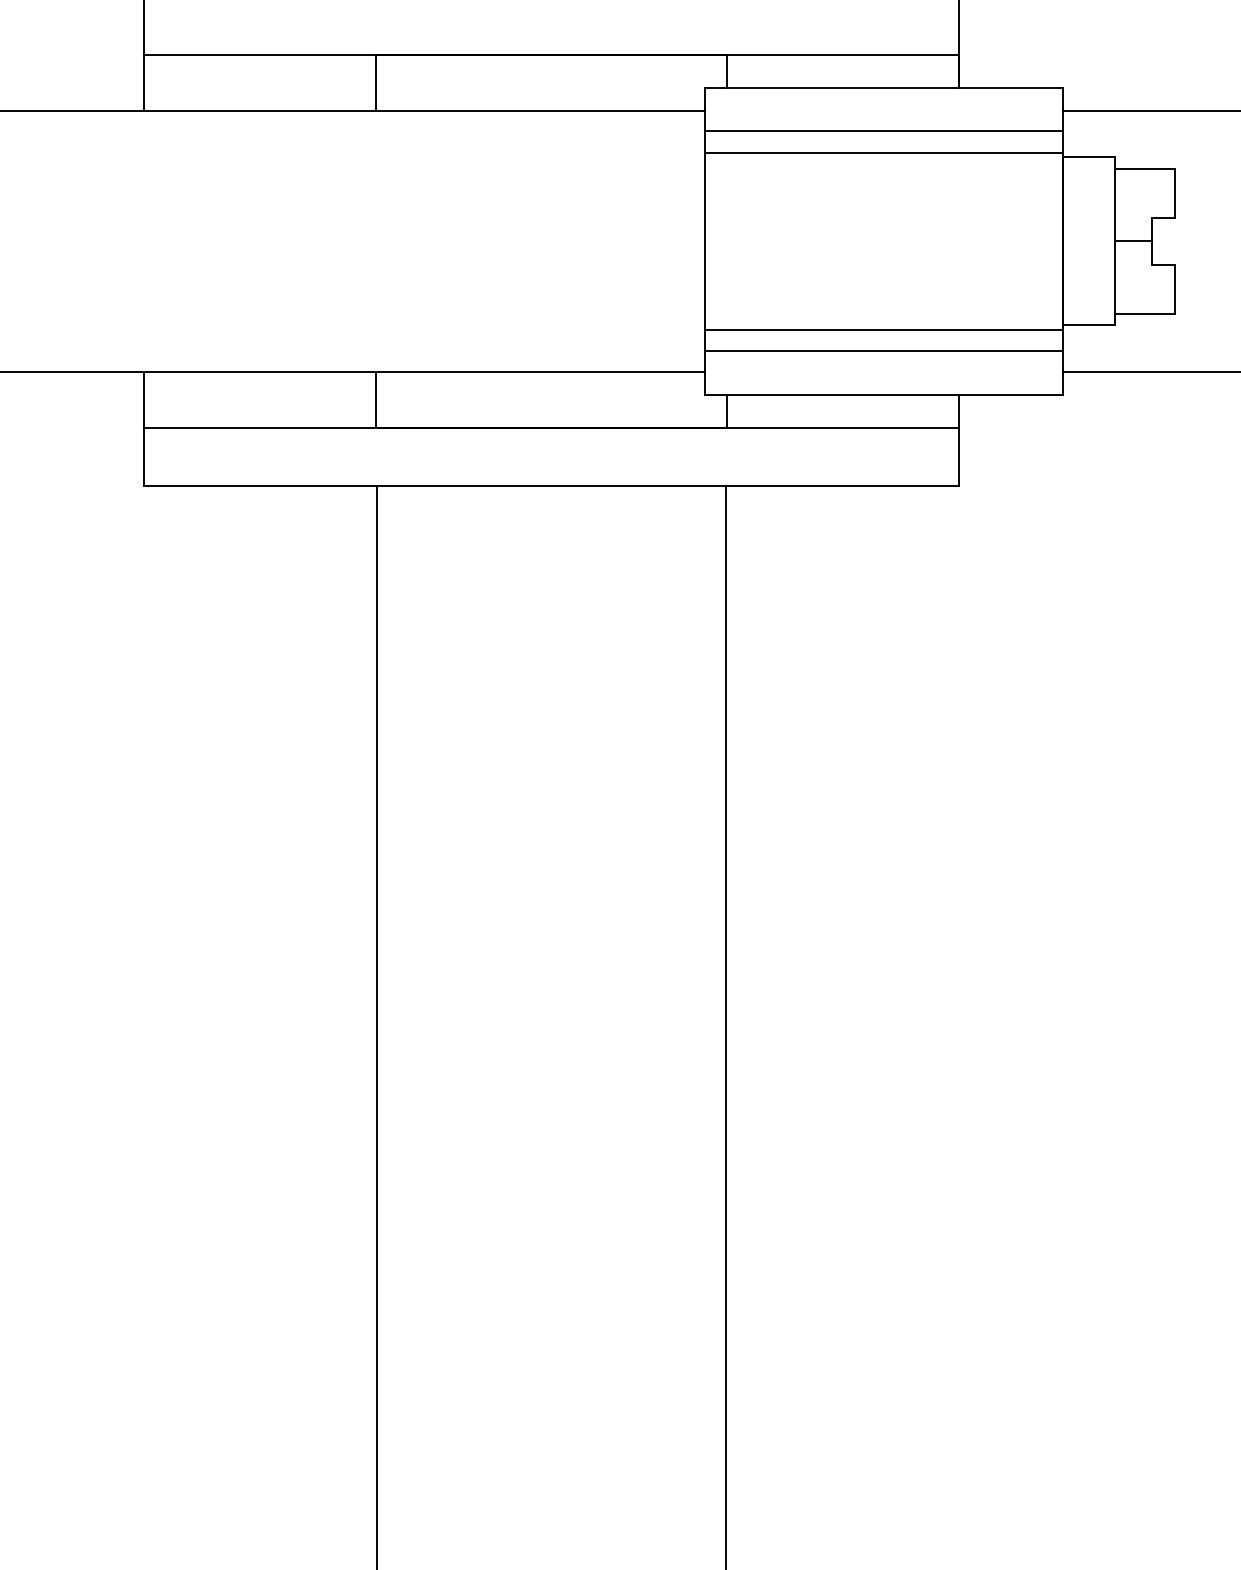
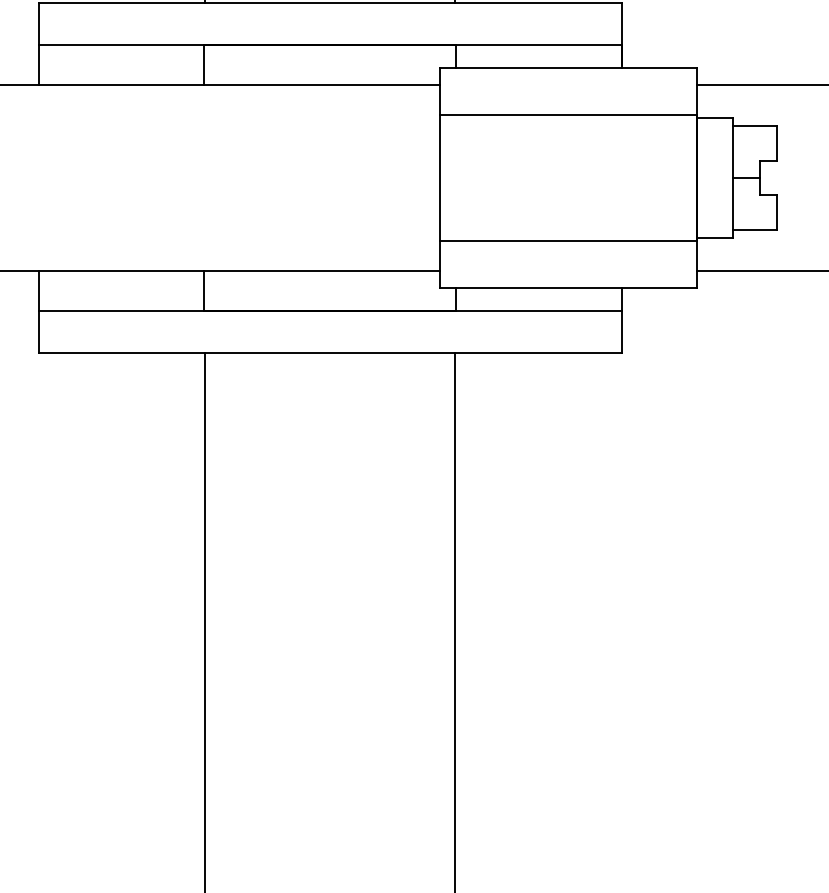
line: (883, 131) -> (567, 99), removed
line: (883, 351) -> (567, 256), removed

